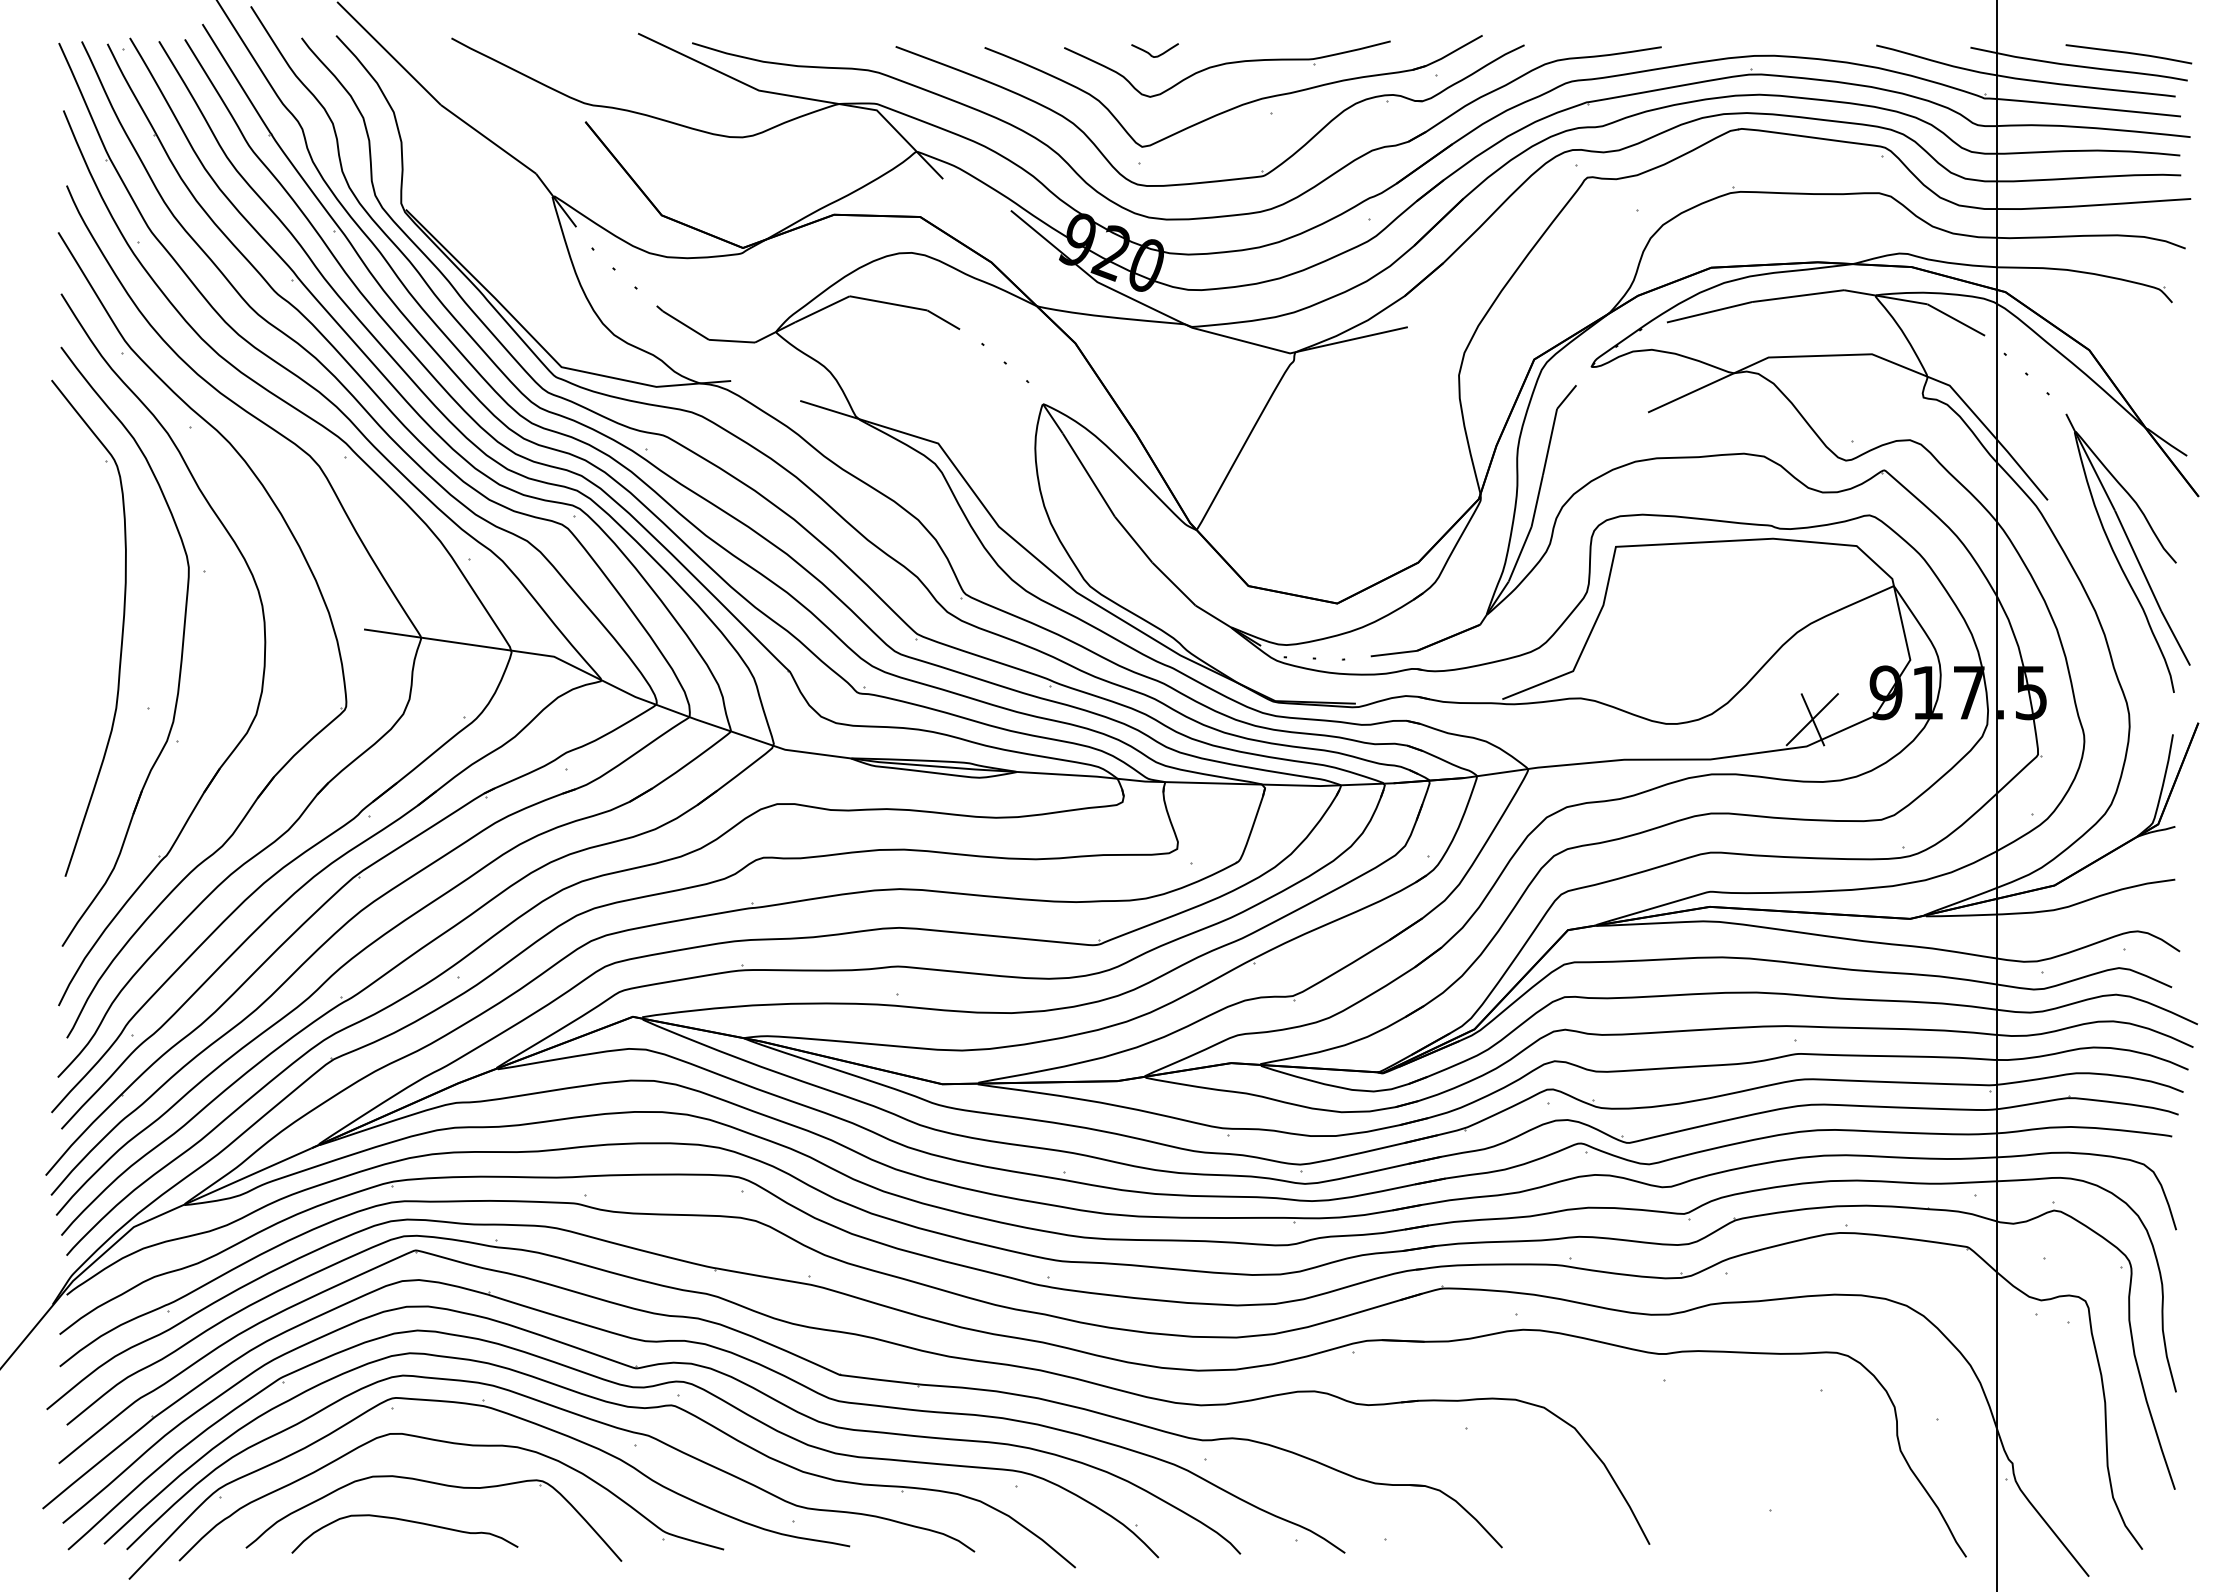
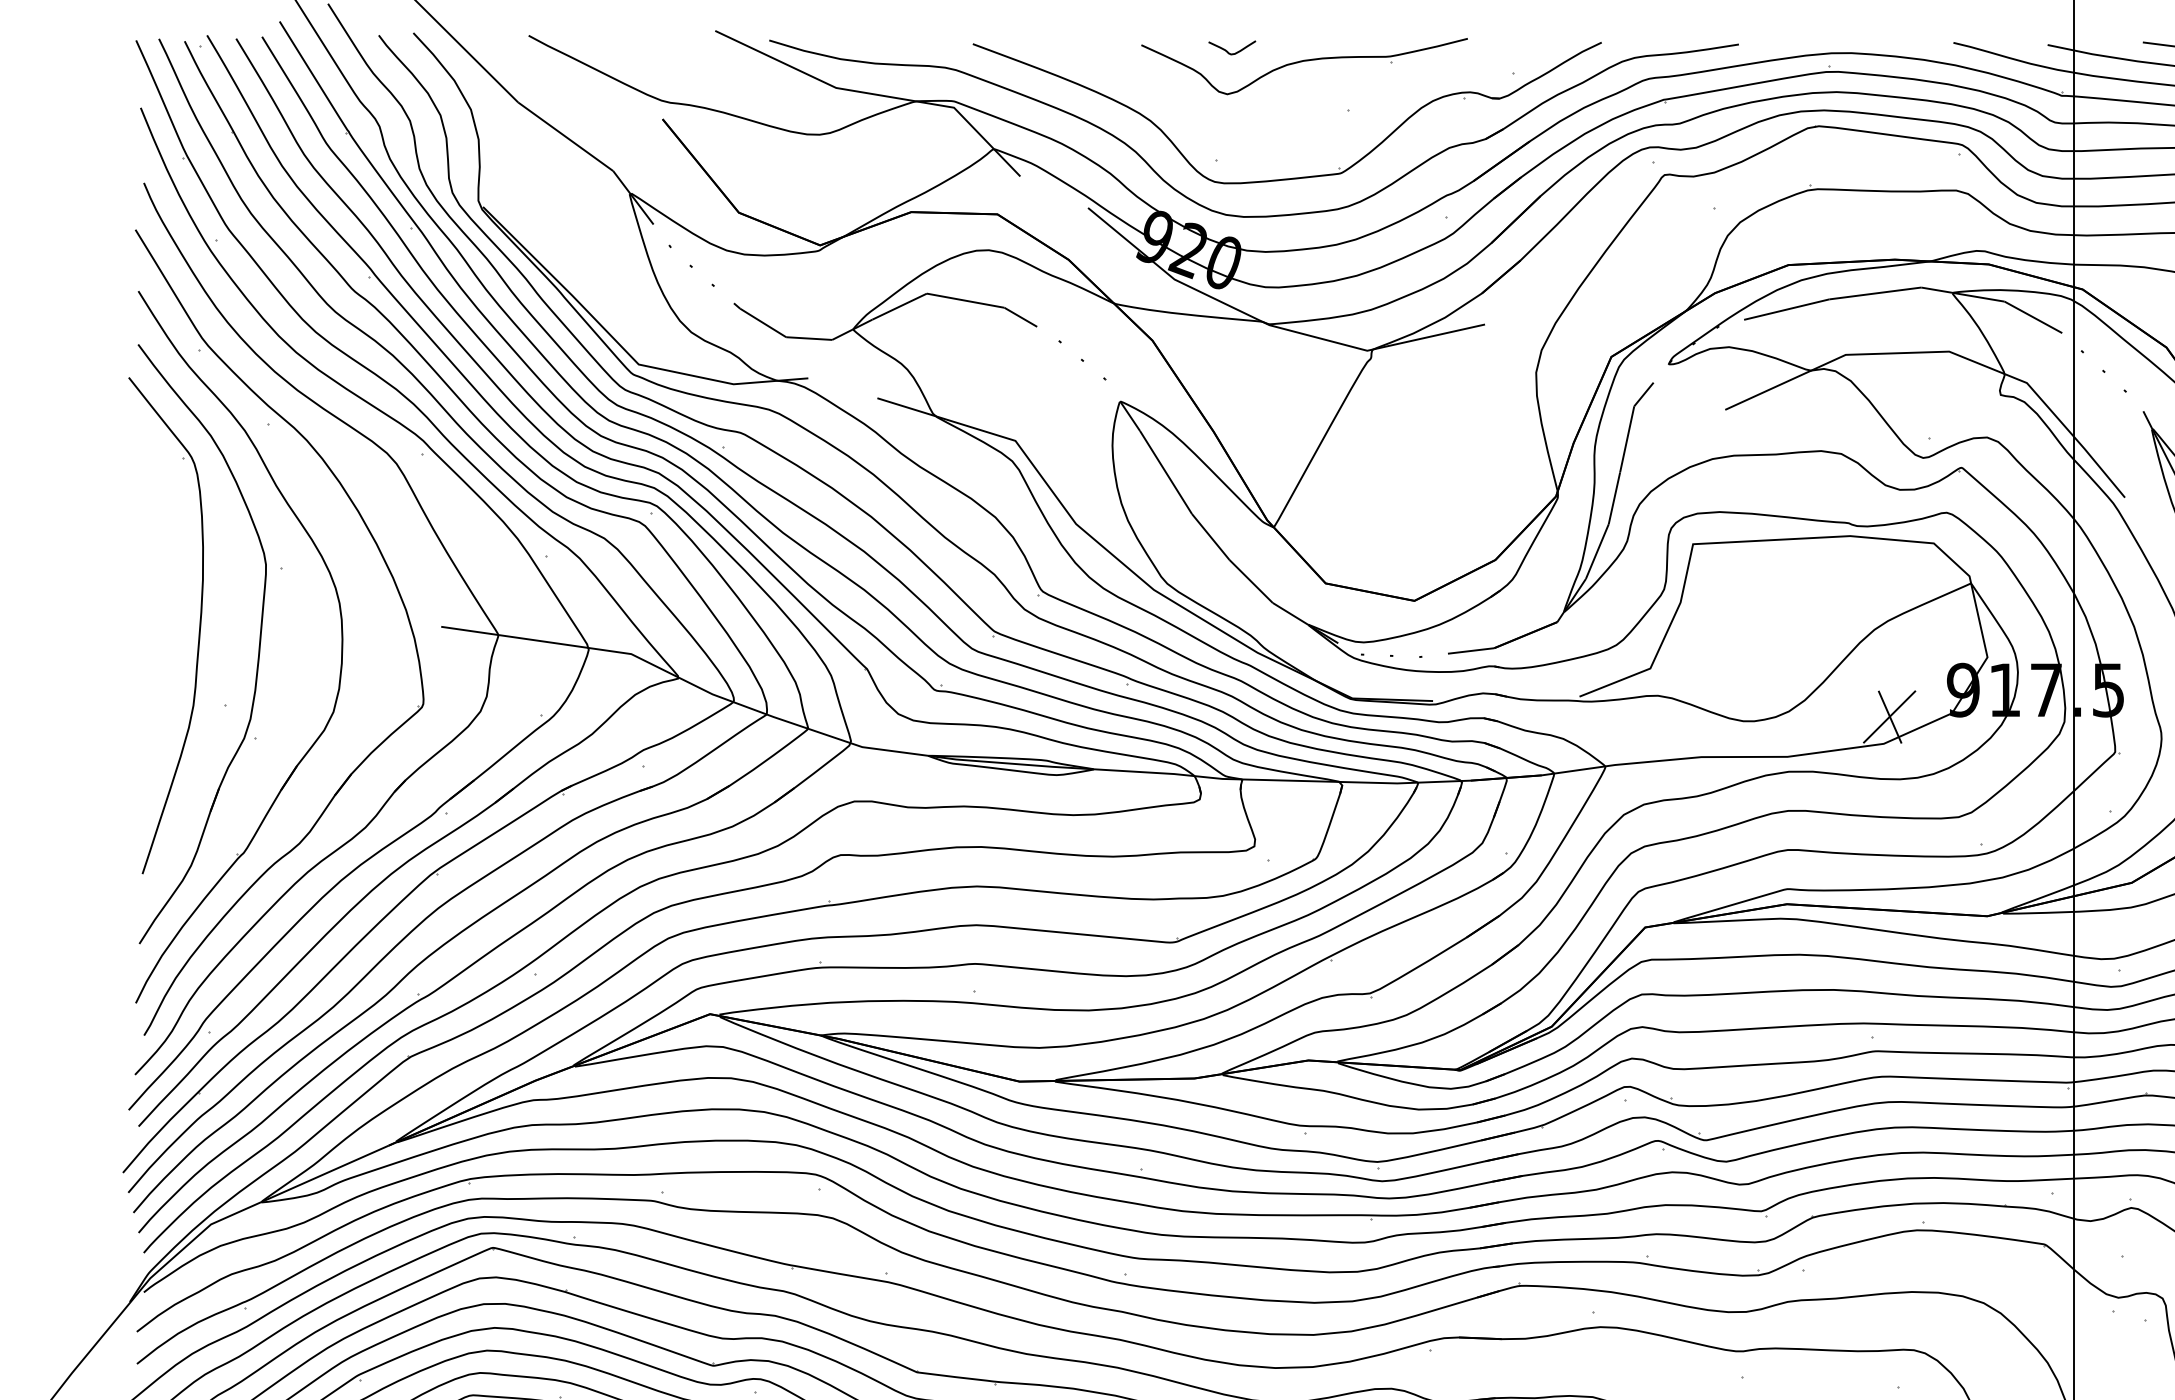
part: (1237, 105) -> (1314, 102), removed

